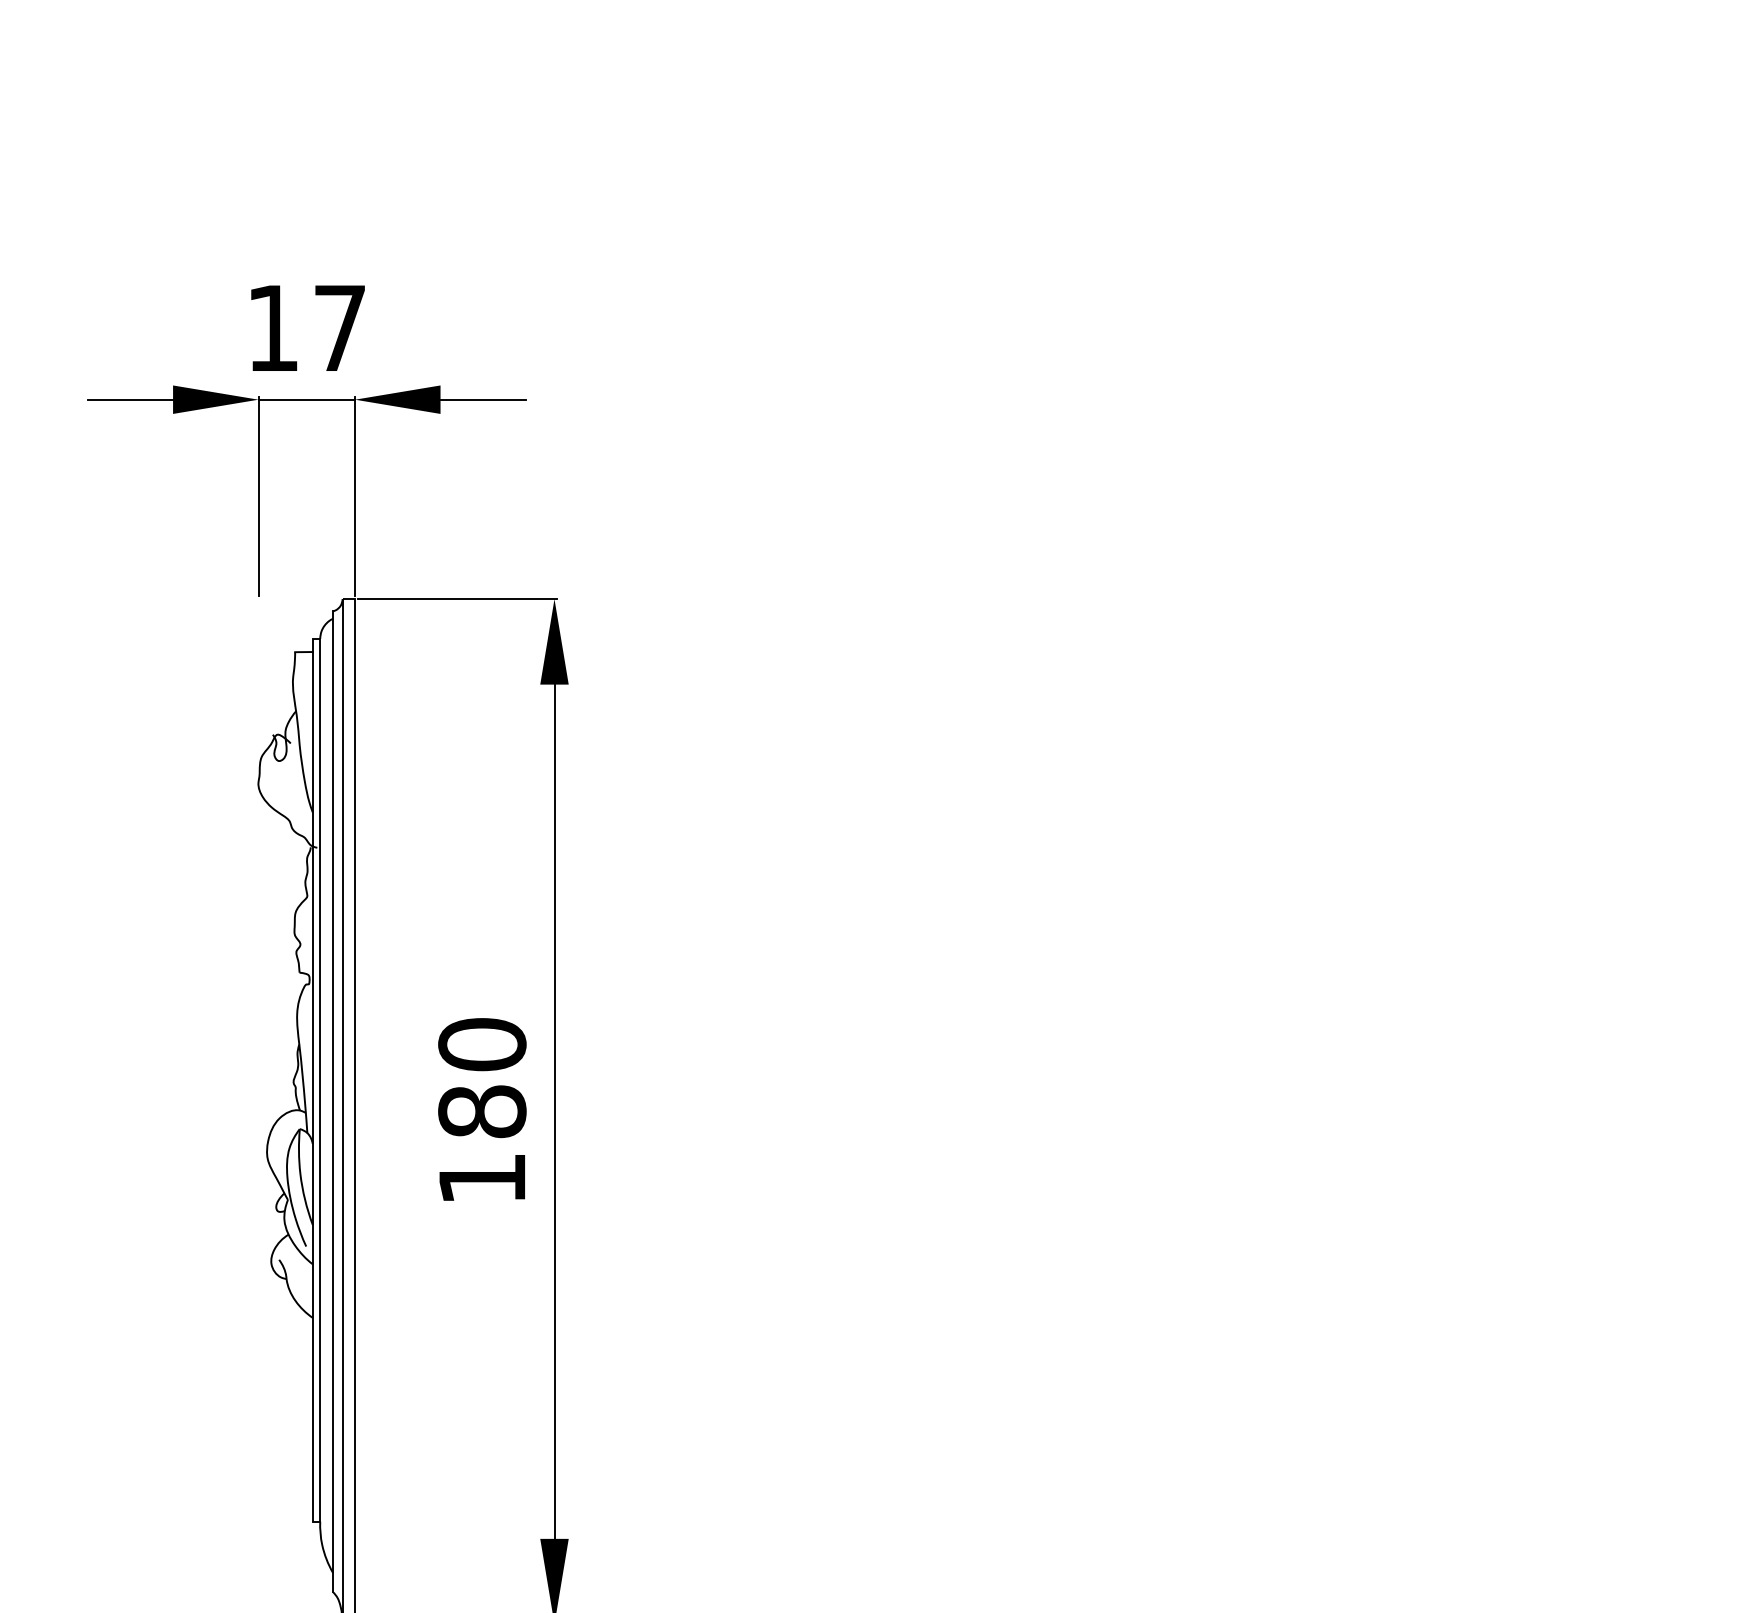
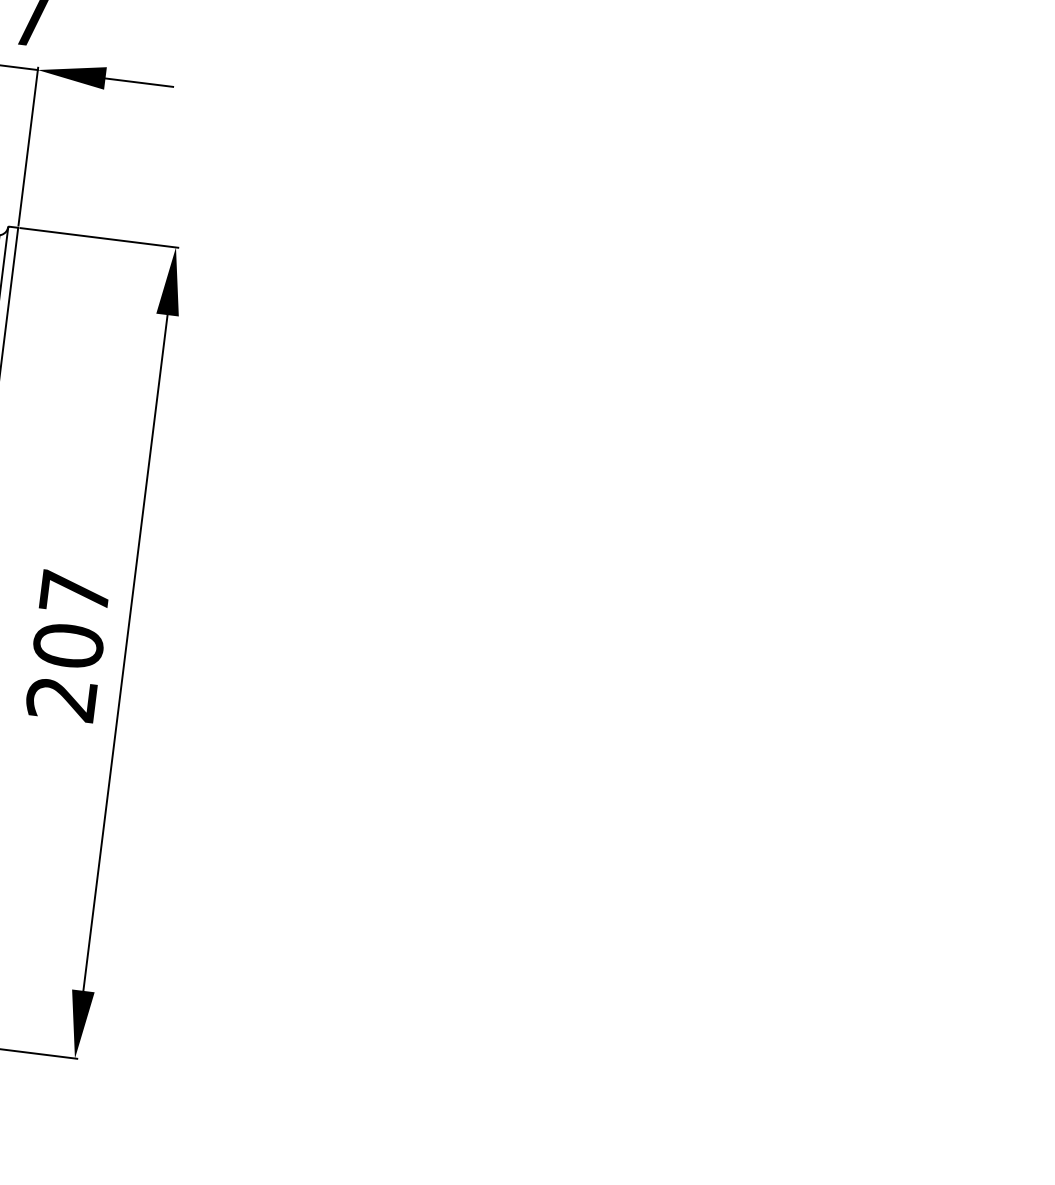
text: (482, 1111) -> (68, 645), 180 -> 207

